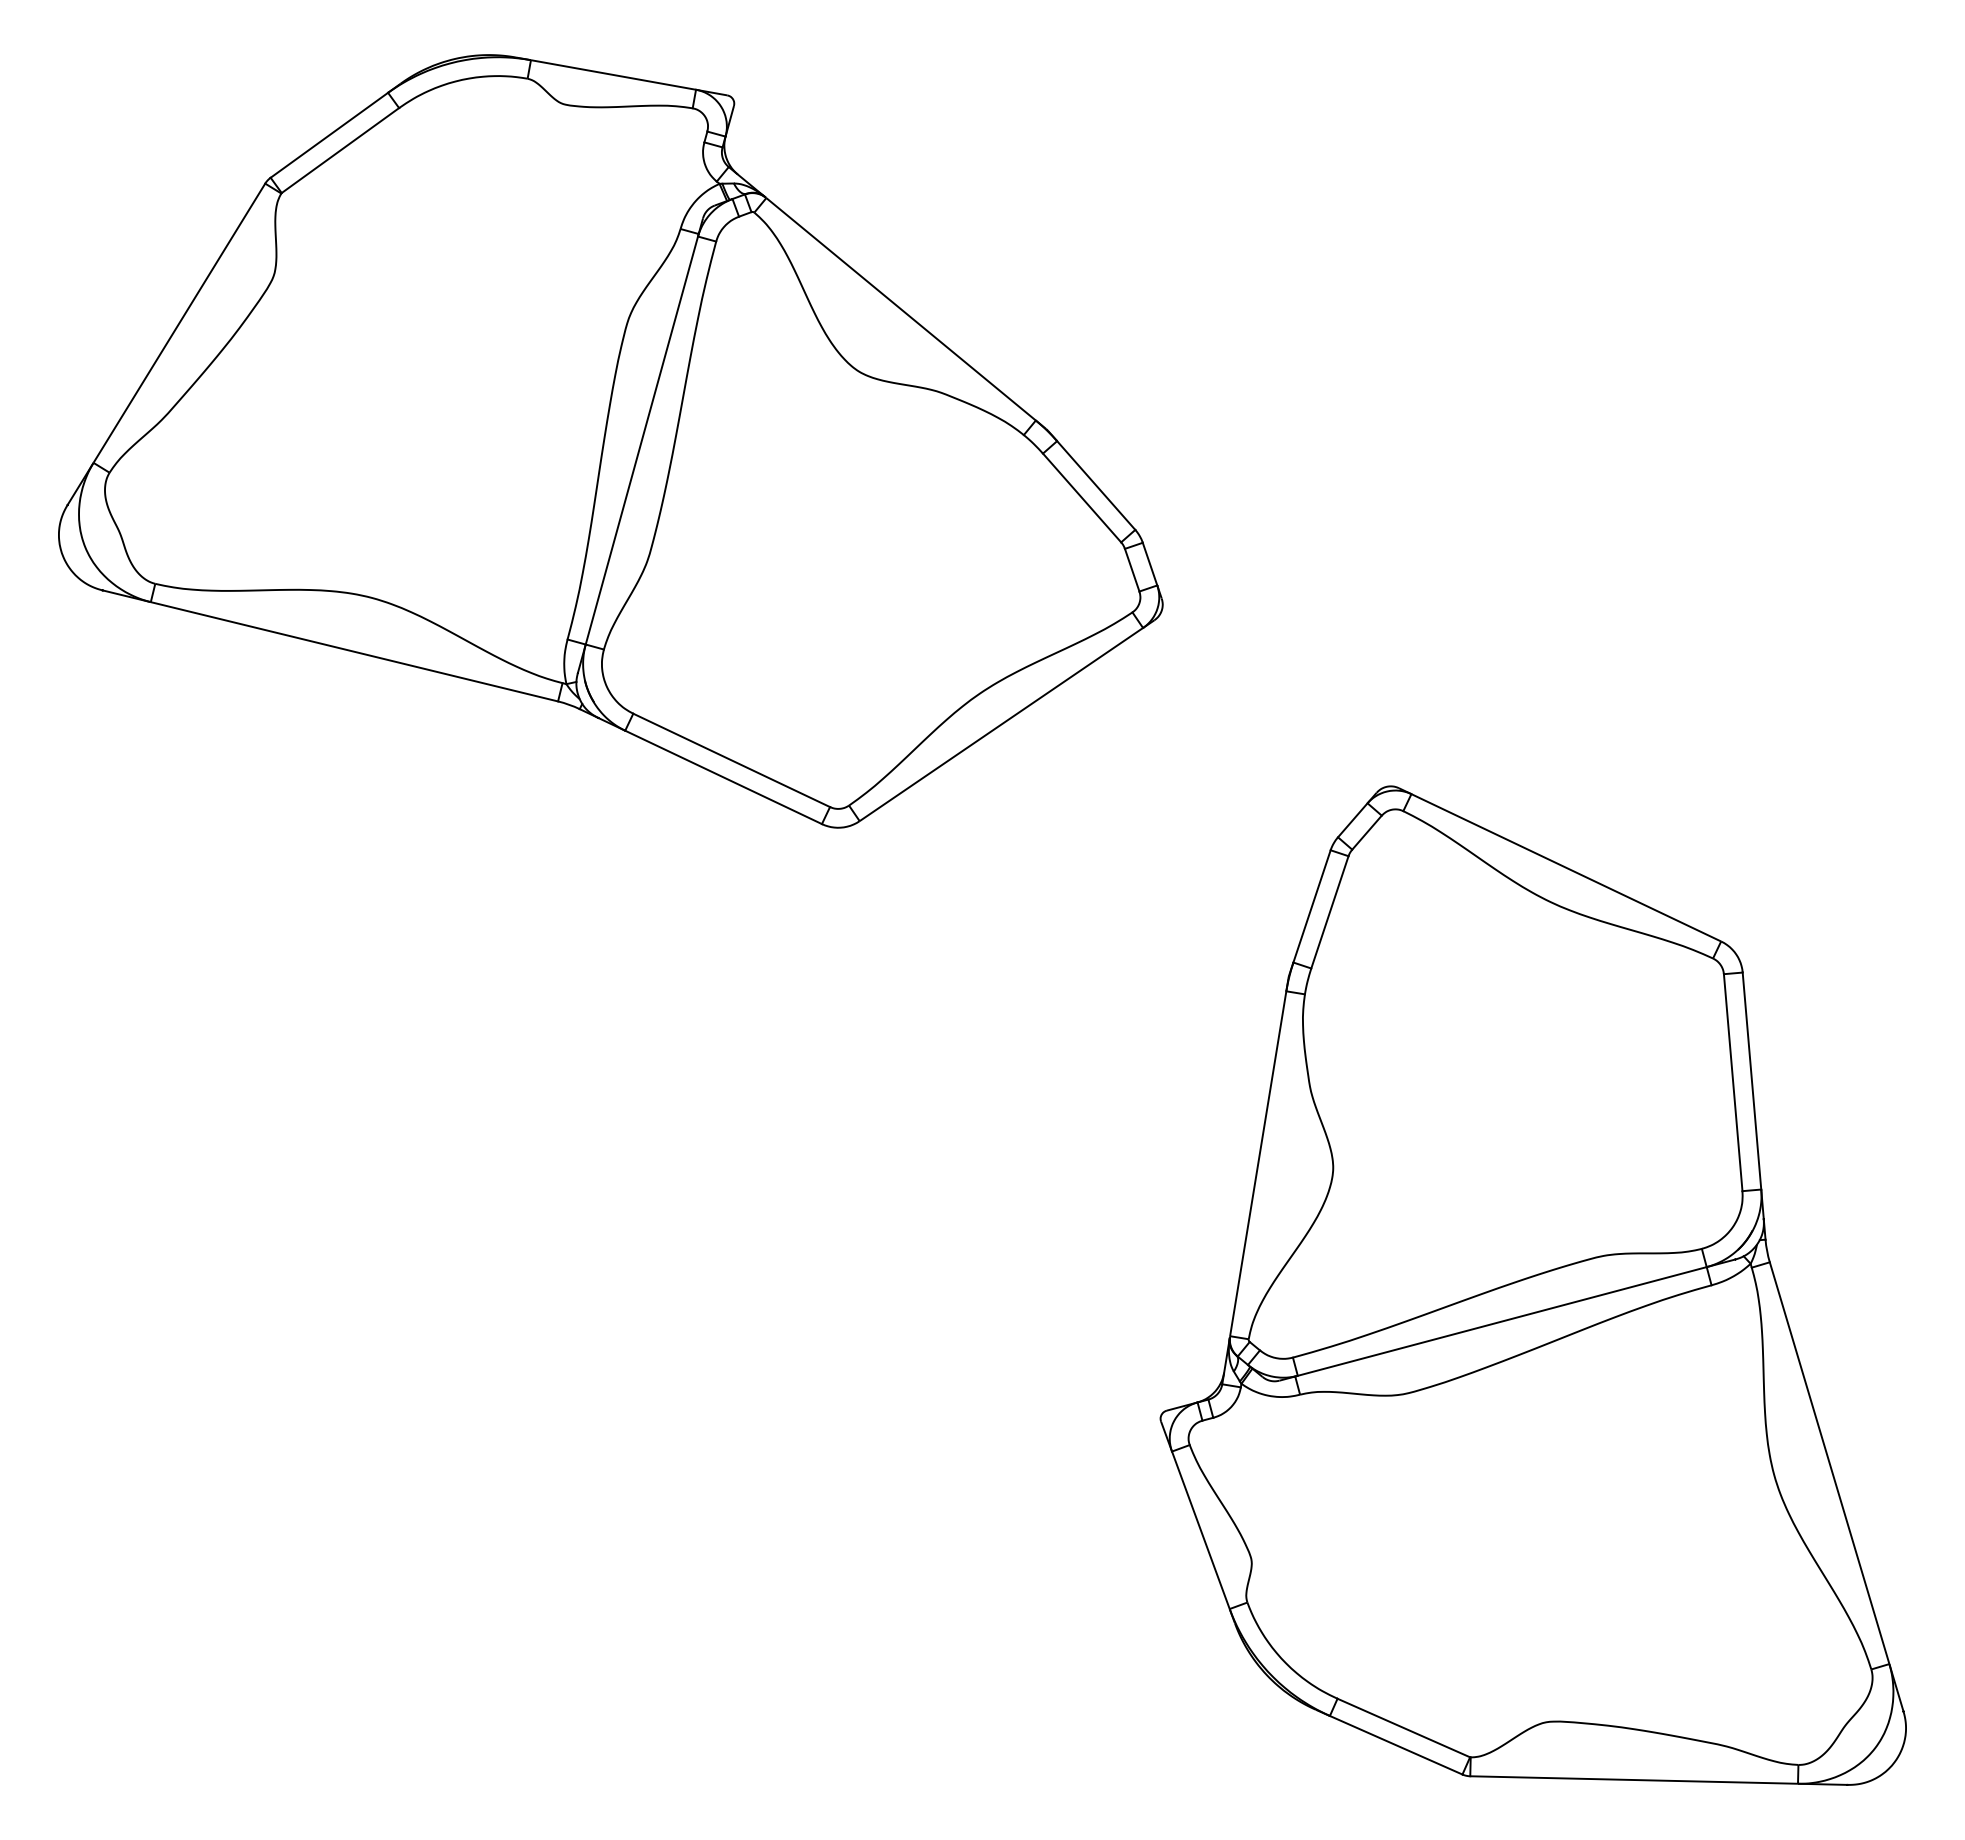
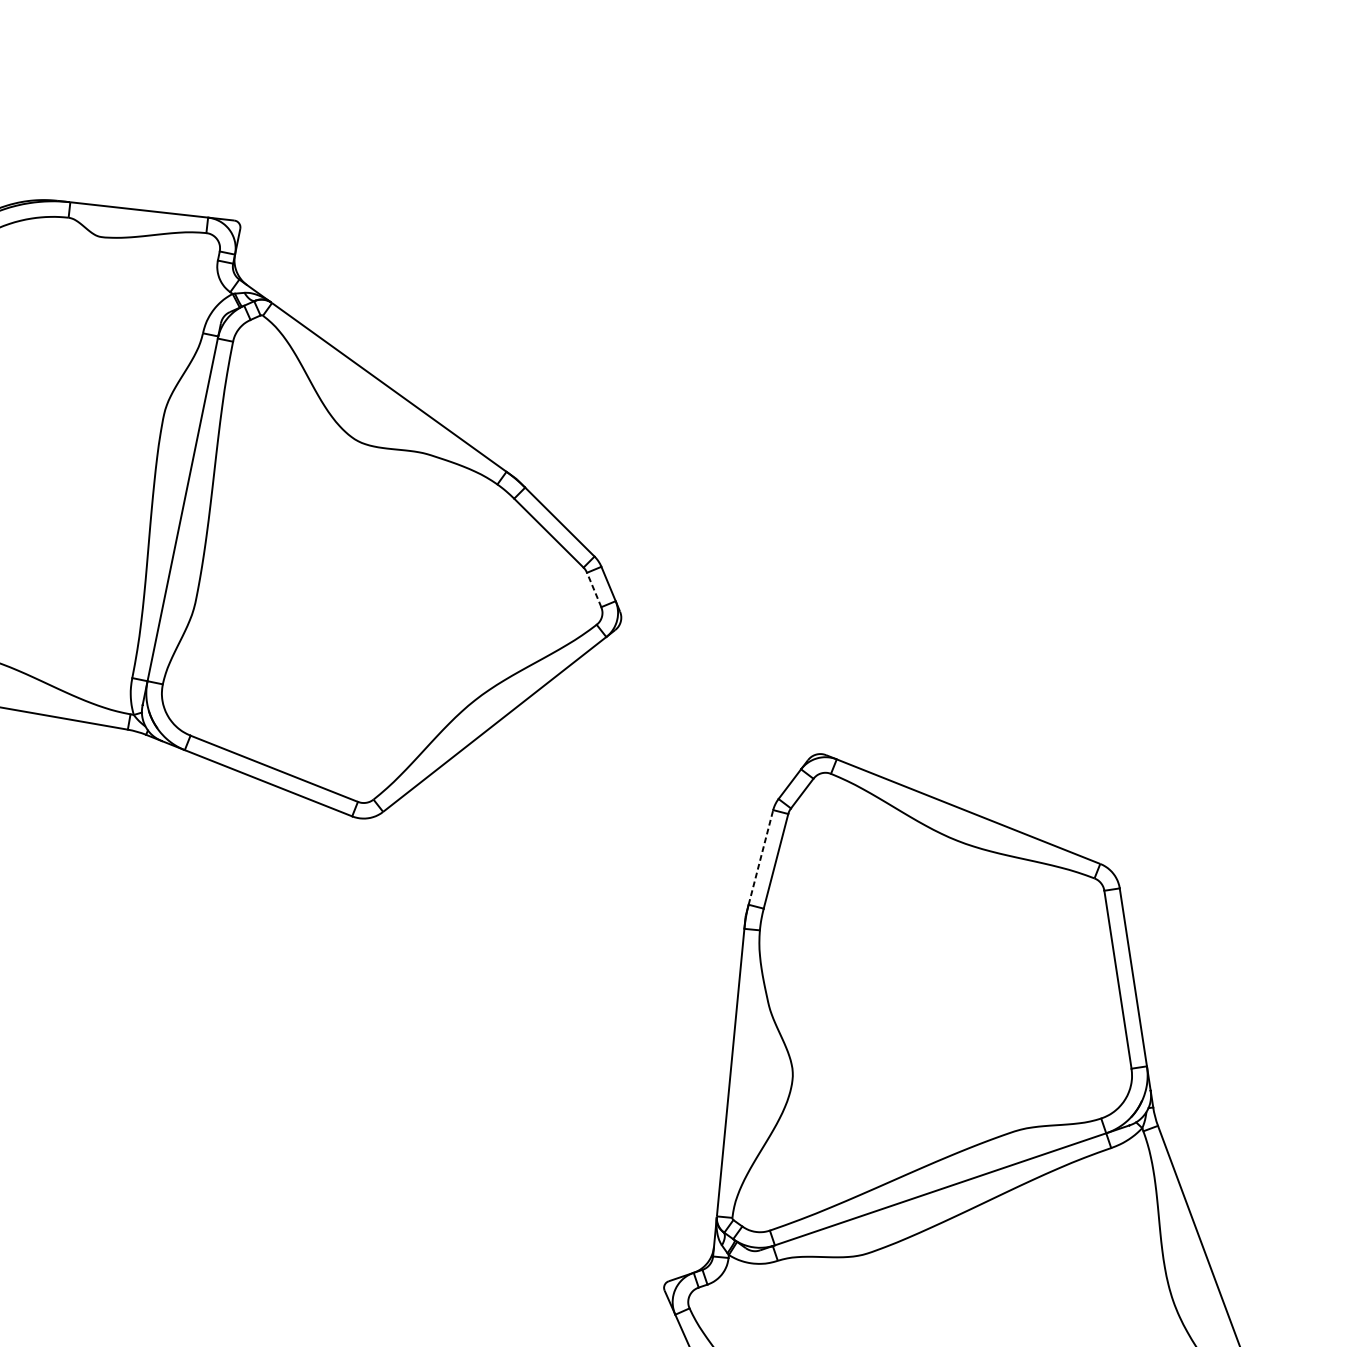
line: (1132, 570) -> (594, 590), solid -> dashed
line: (1312, 905) -> (761, 856), solid -> dashed

